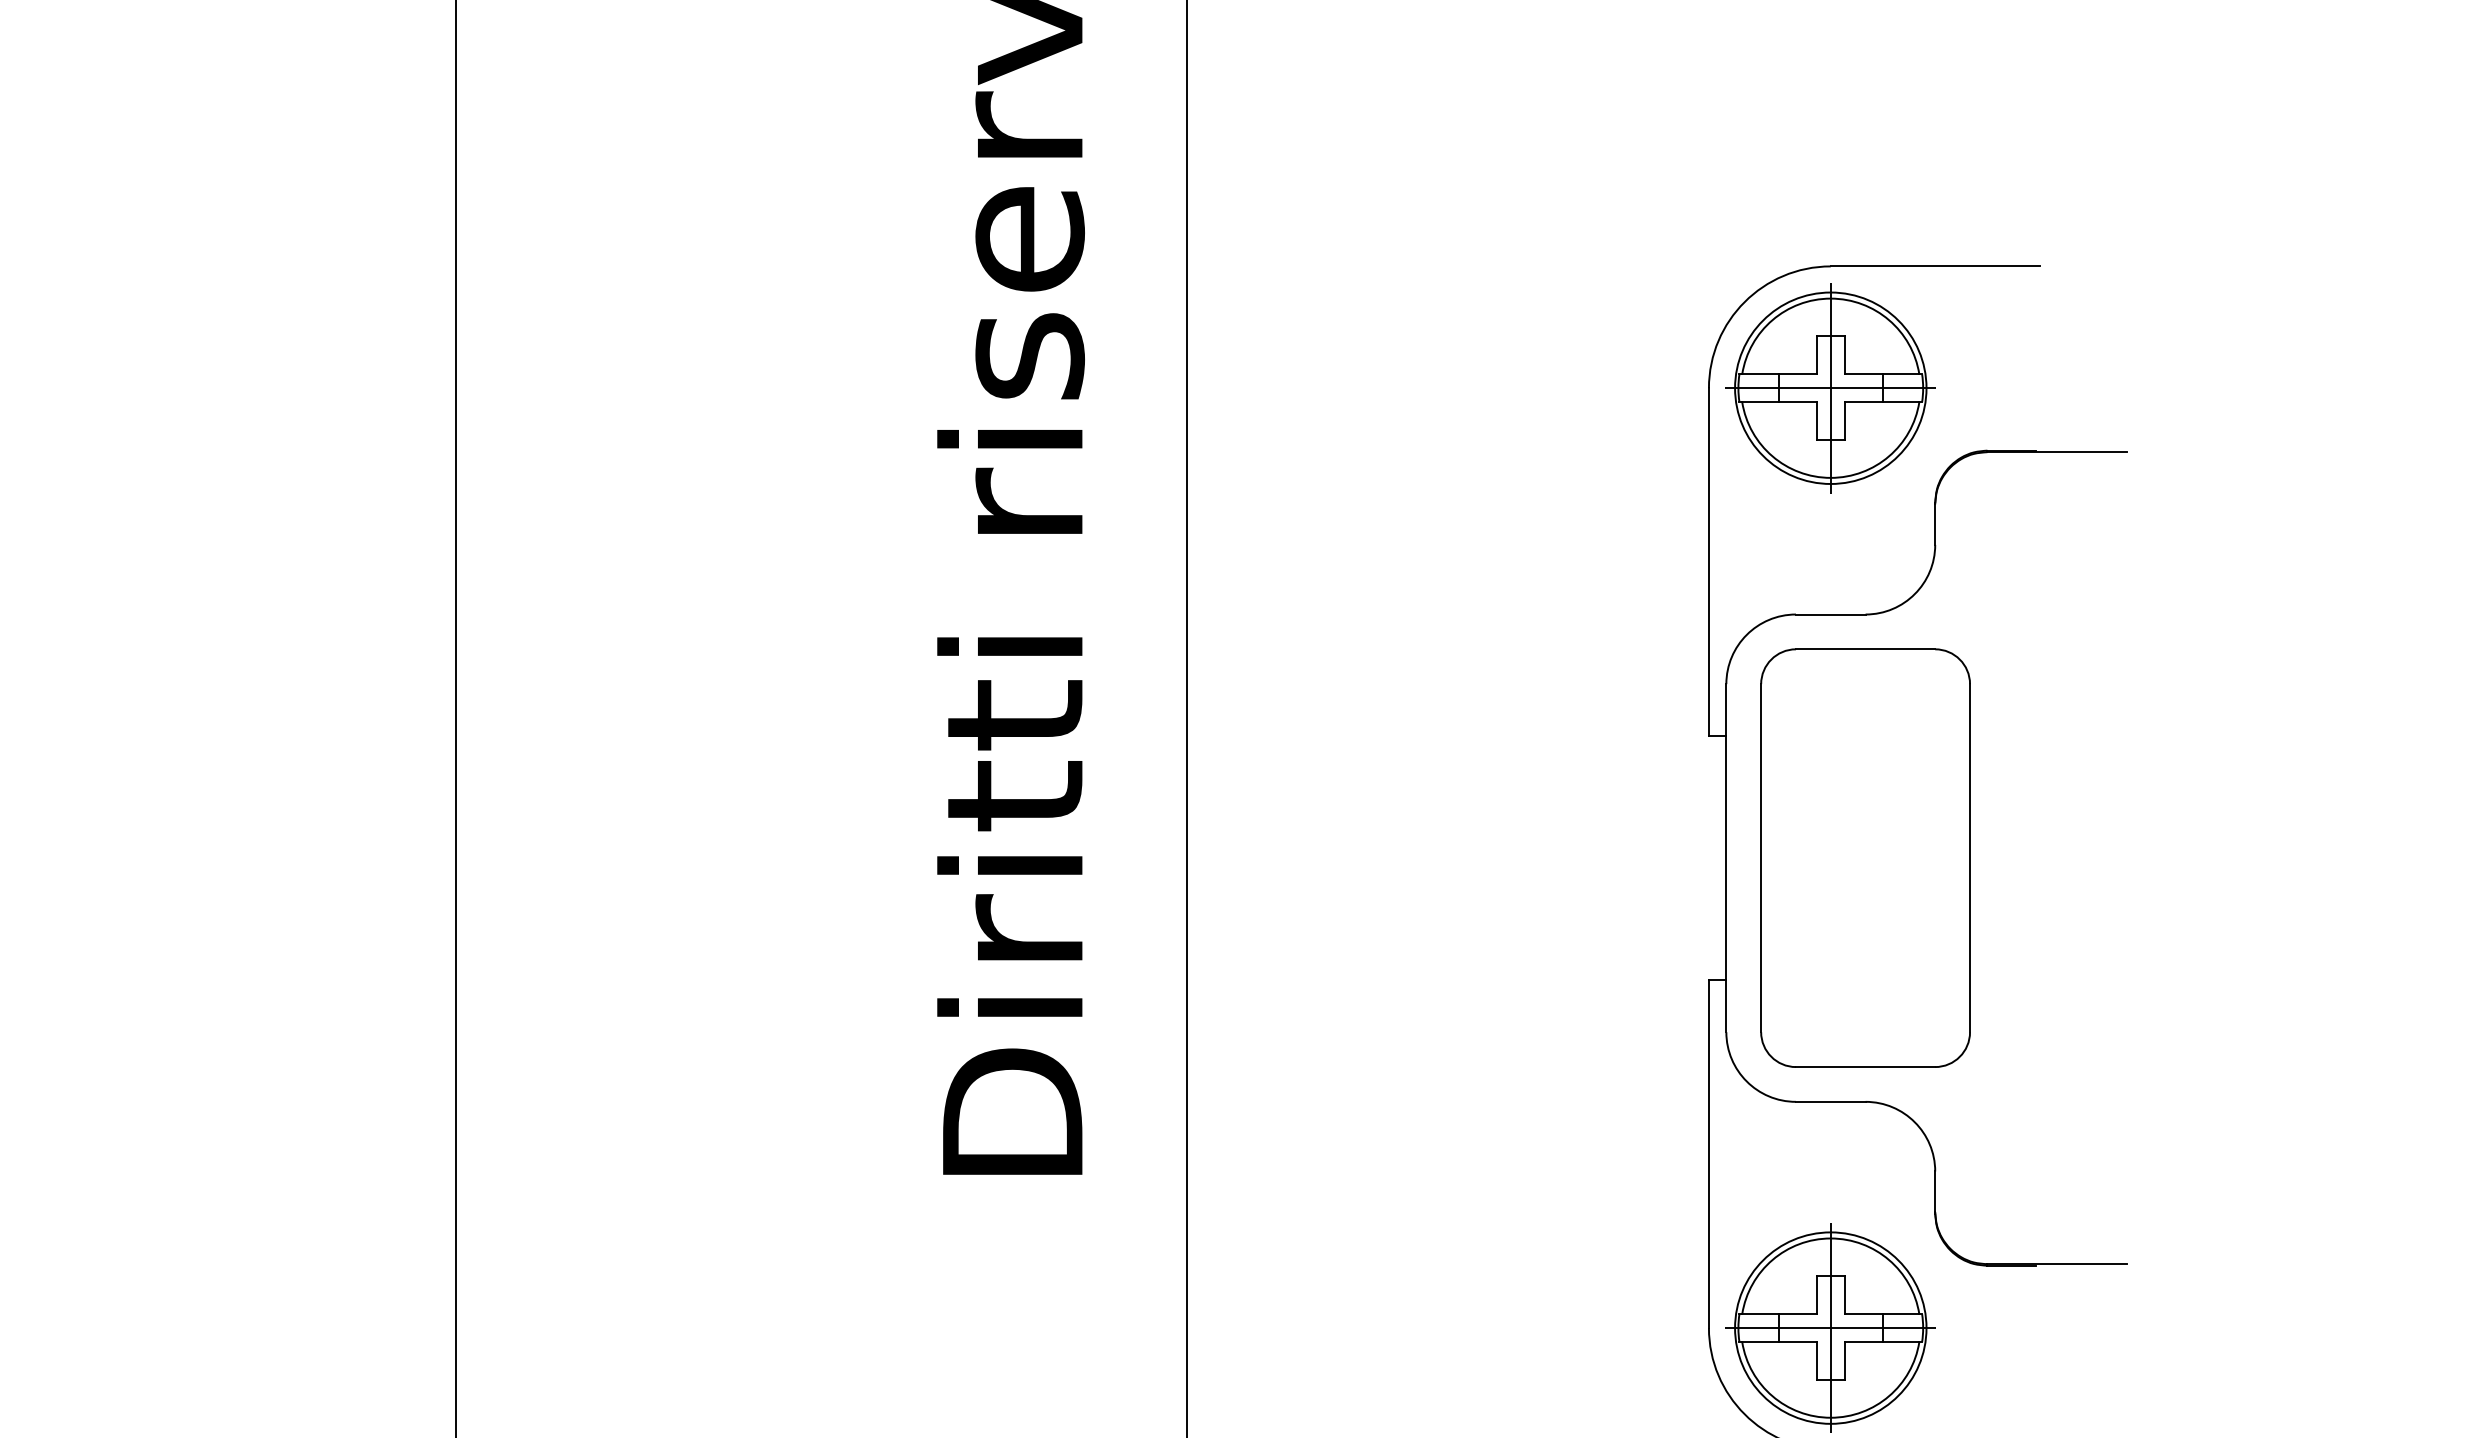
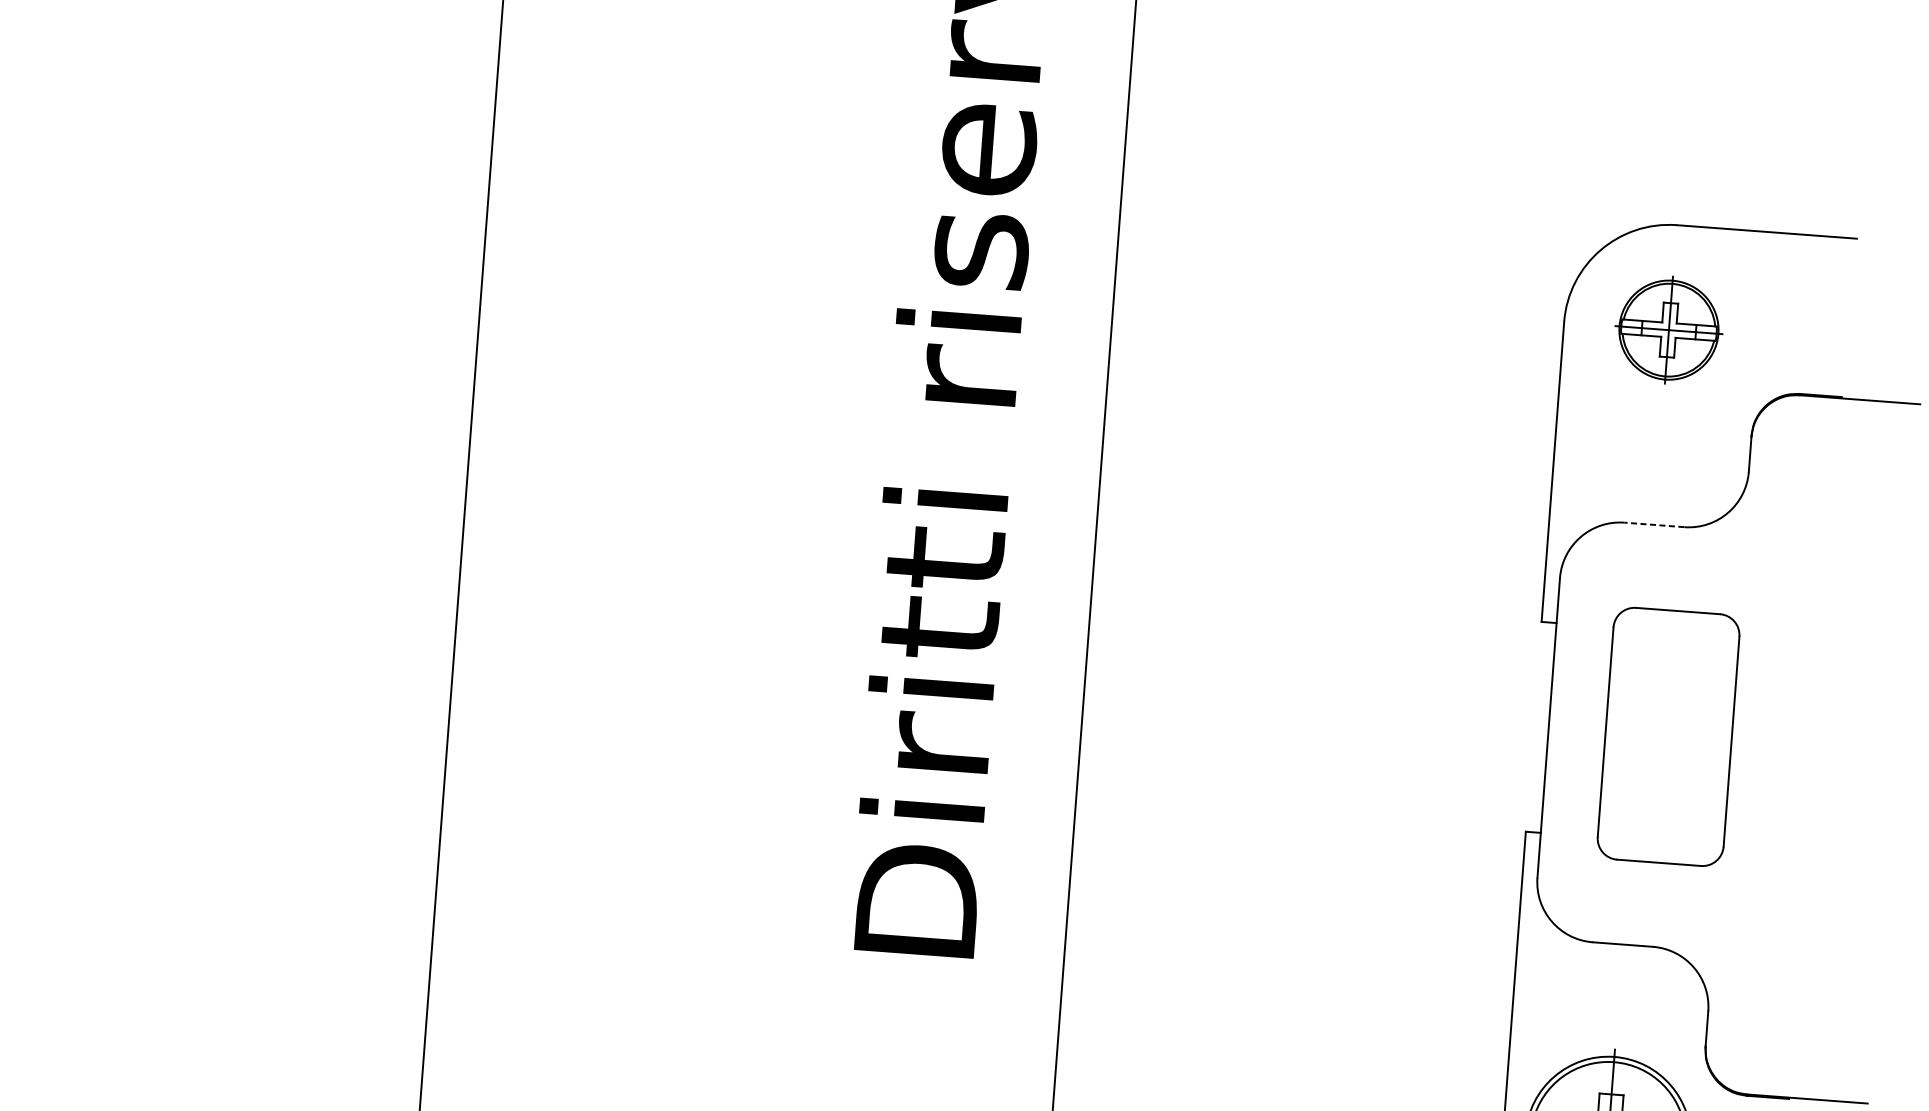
part: (1830, 388) -> (1668, 330), size x0.6
line: (1830, 614) -> (1654, 524), solid -> dashed
part: (1865, 857) -> (1668, 736), size x0.7

